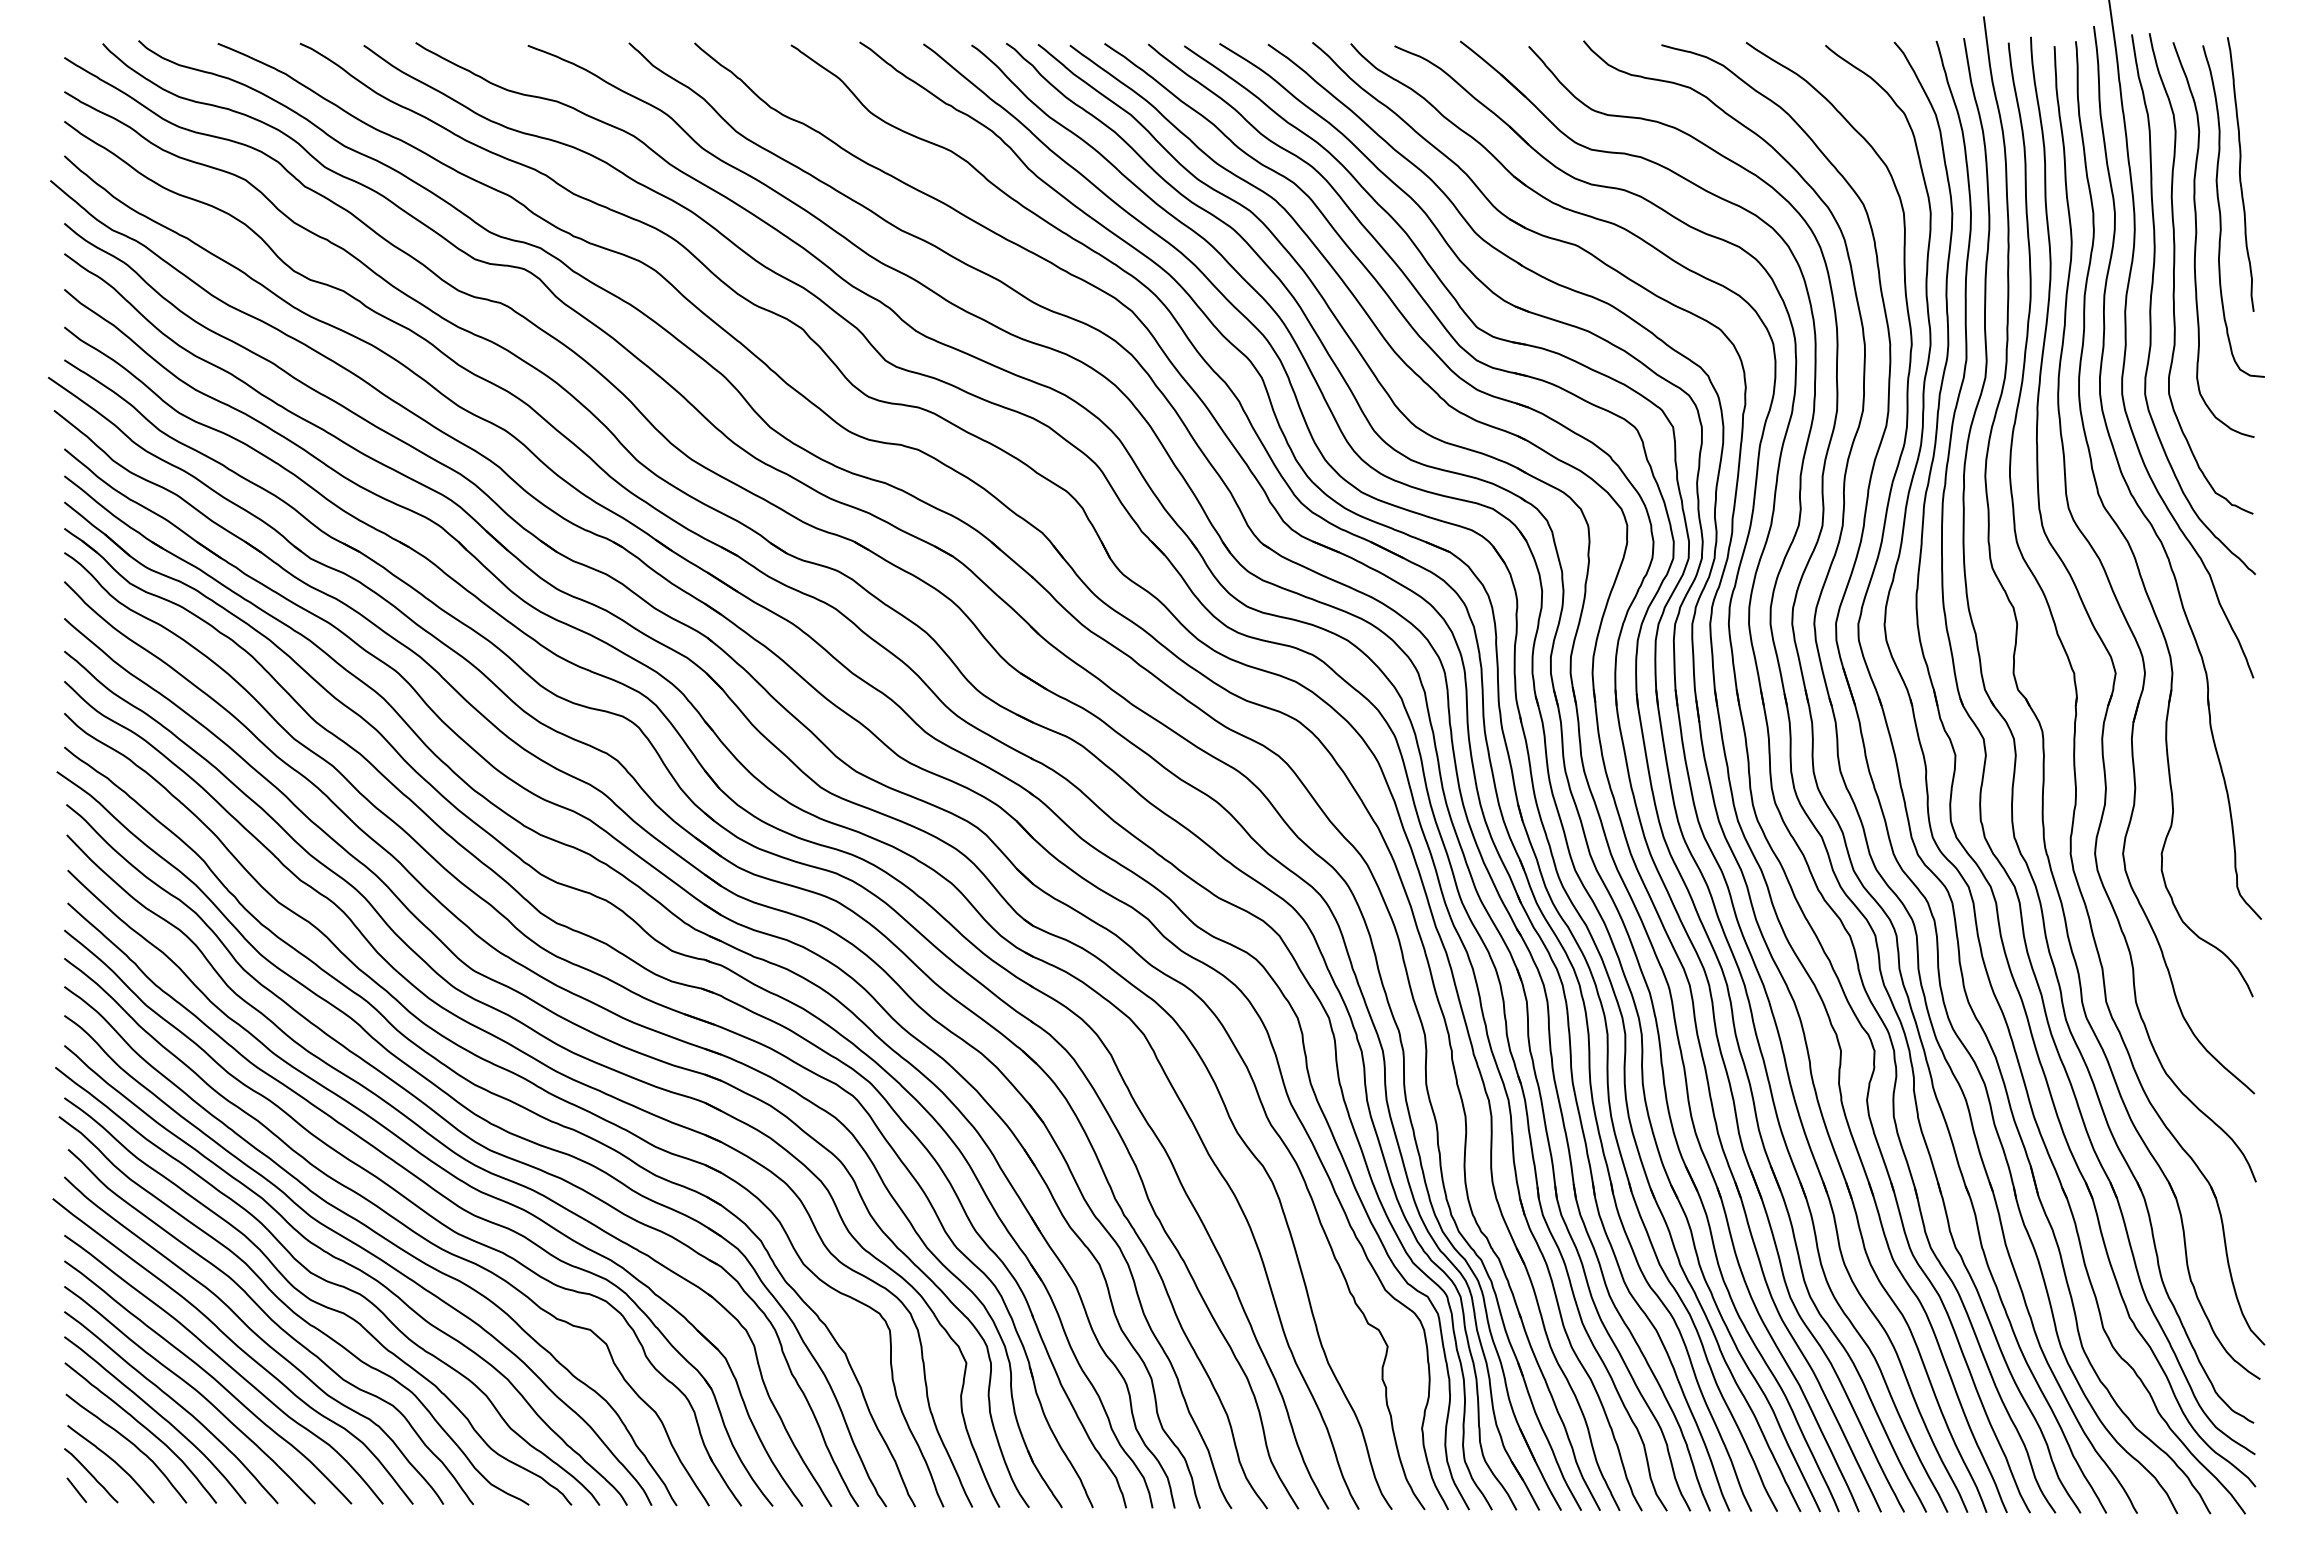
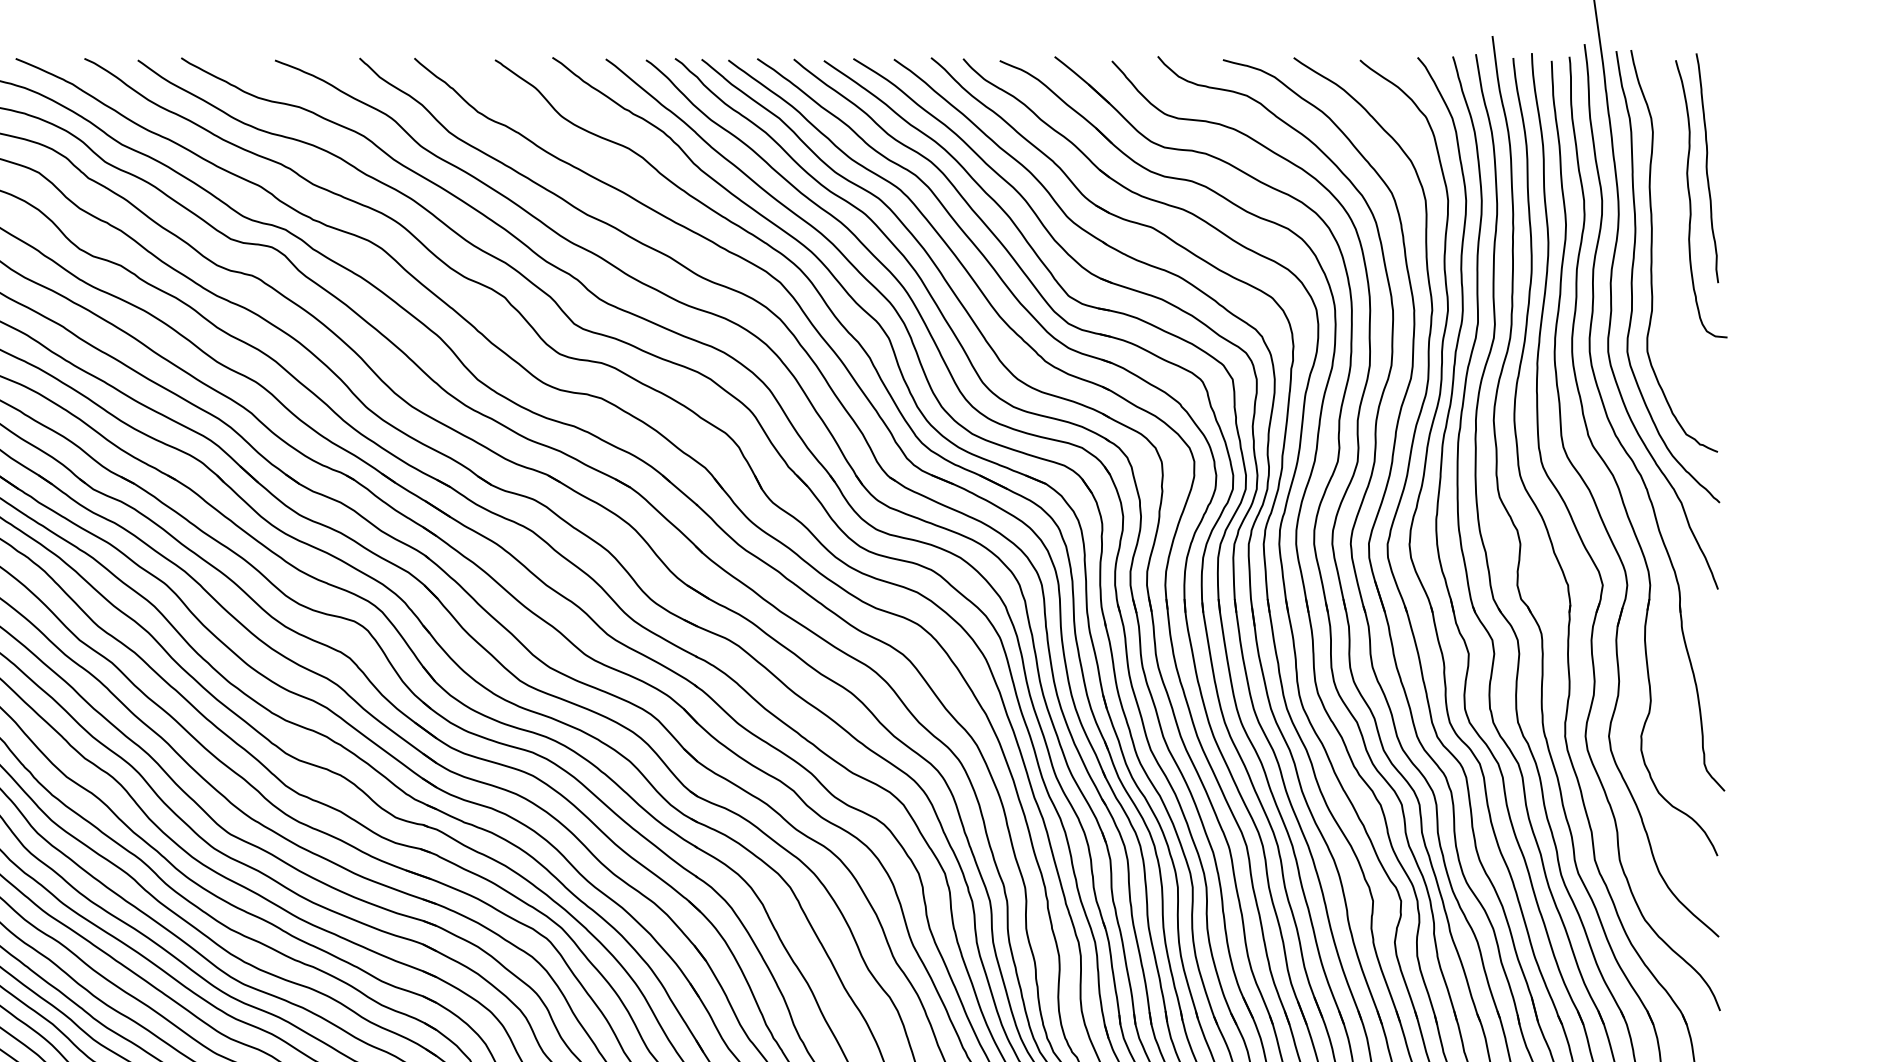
curve: (2197, 234) -> (1671, 218), removed

